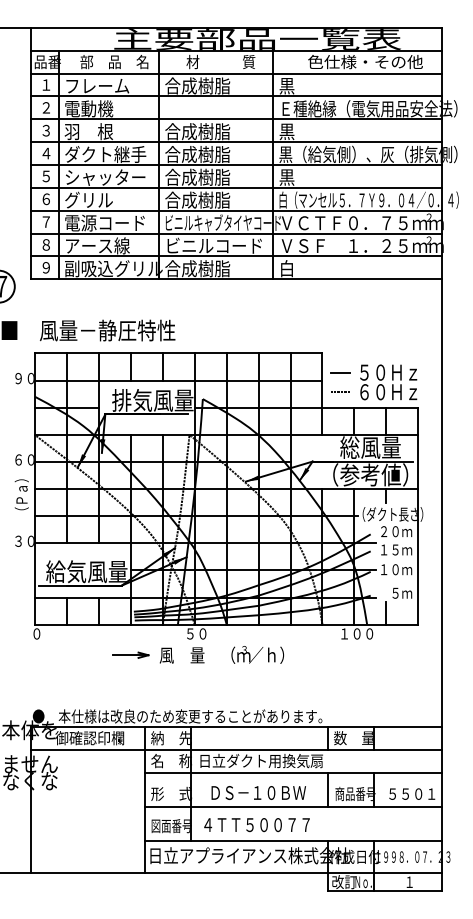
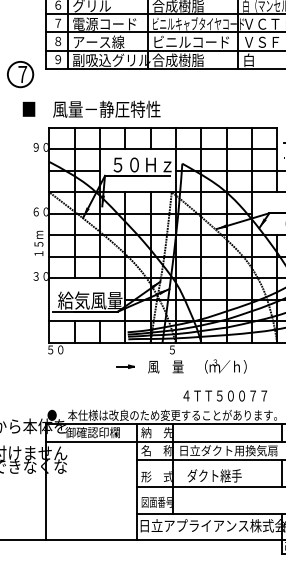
text: (152, 400) -> (142, 164), 排気風量 -> ５０Ｈｚ
text: (21, 497) -> (38, 241), （Ｐａ） -> １５ｍ
text: (42, 633) -> (55, 349), ０ -> ５０
text: (202, 633) -> (182, 349), ５０ -> ５
part: (130, 654) -> (124, 366), size x0.6
text: (257, 792) -> (225, 475), ＤＳ－１０ＢＷ -> ダクト継手
text: (256, 825) -> (224, 396), moved

